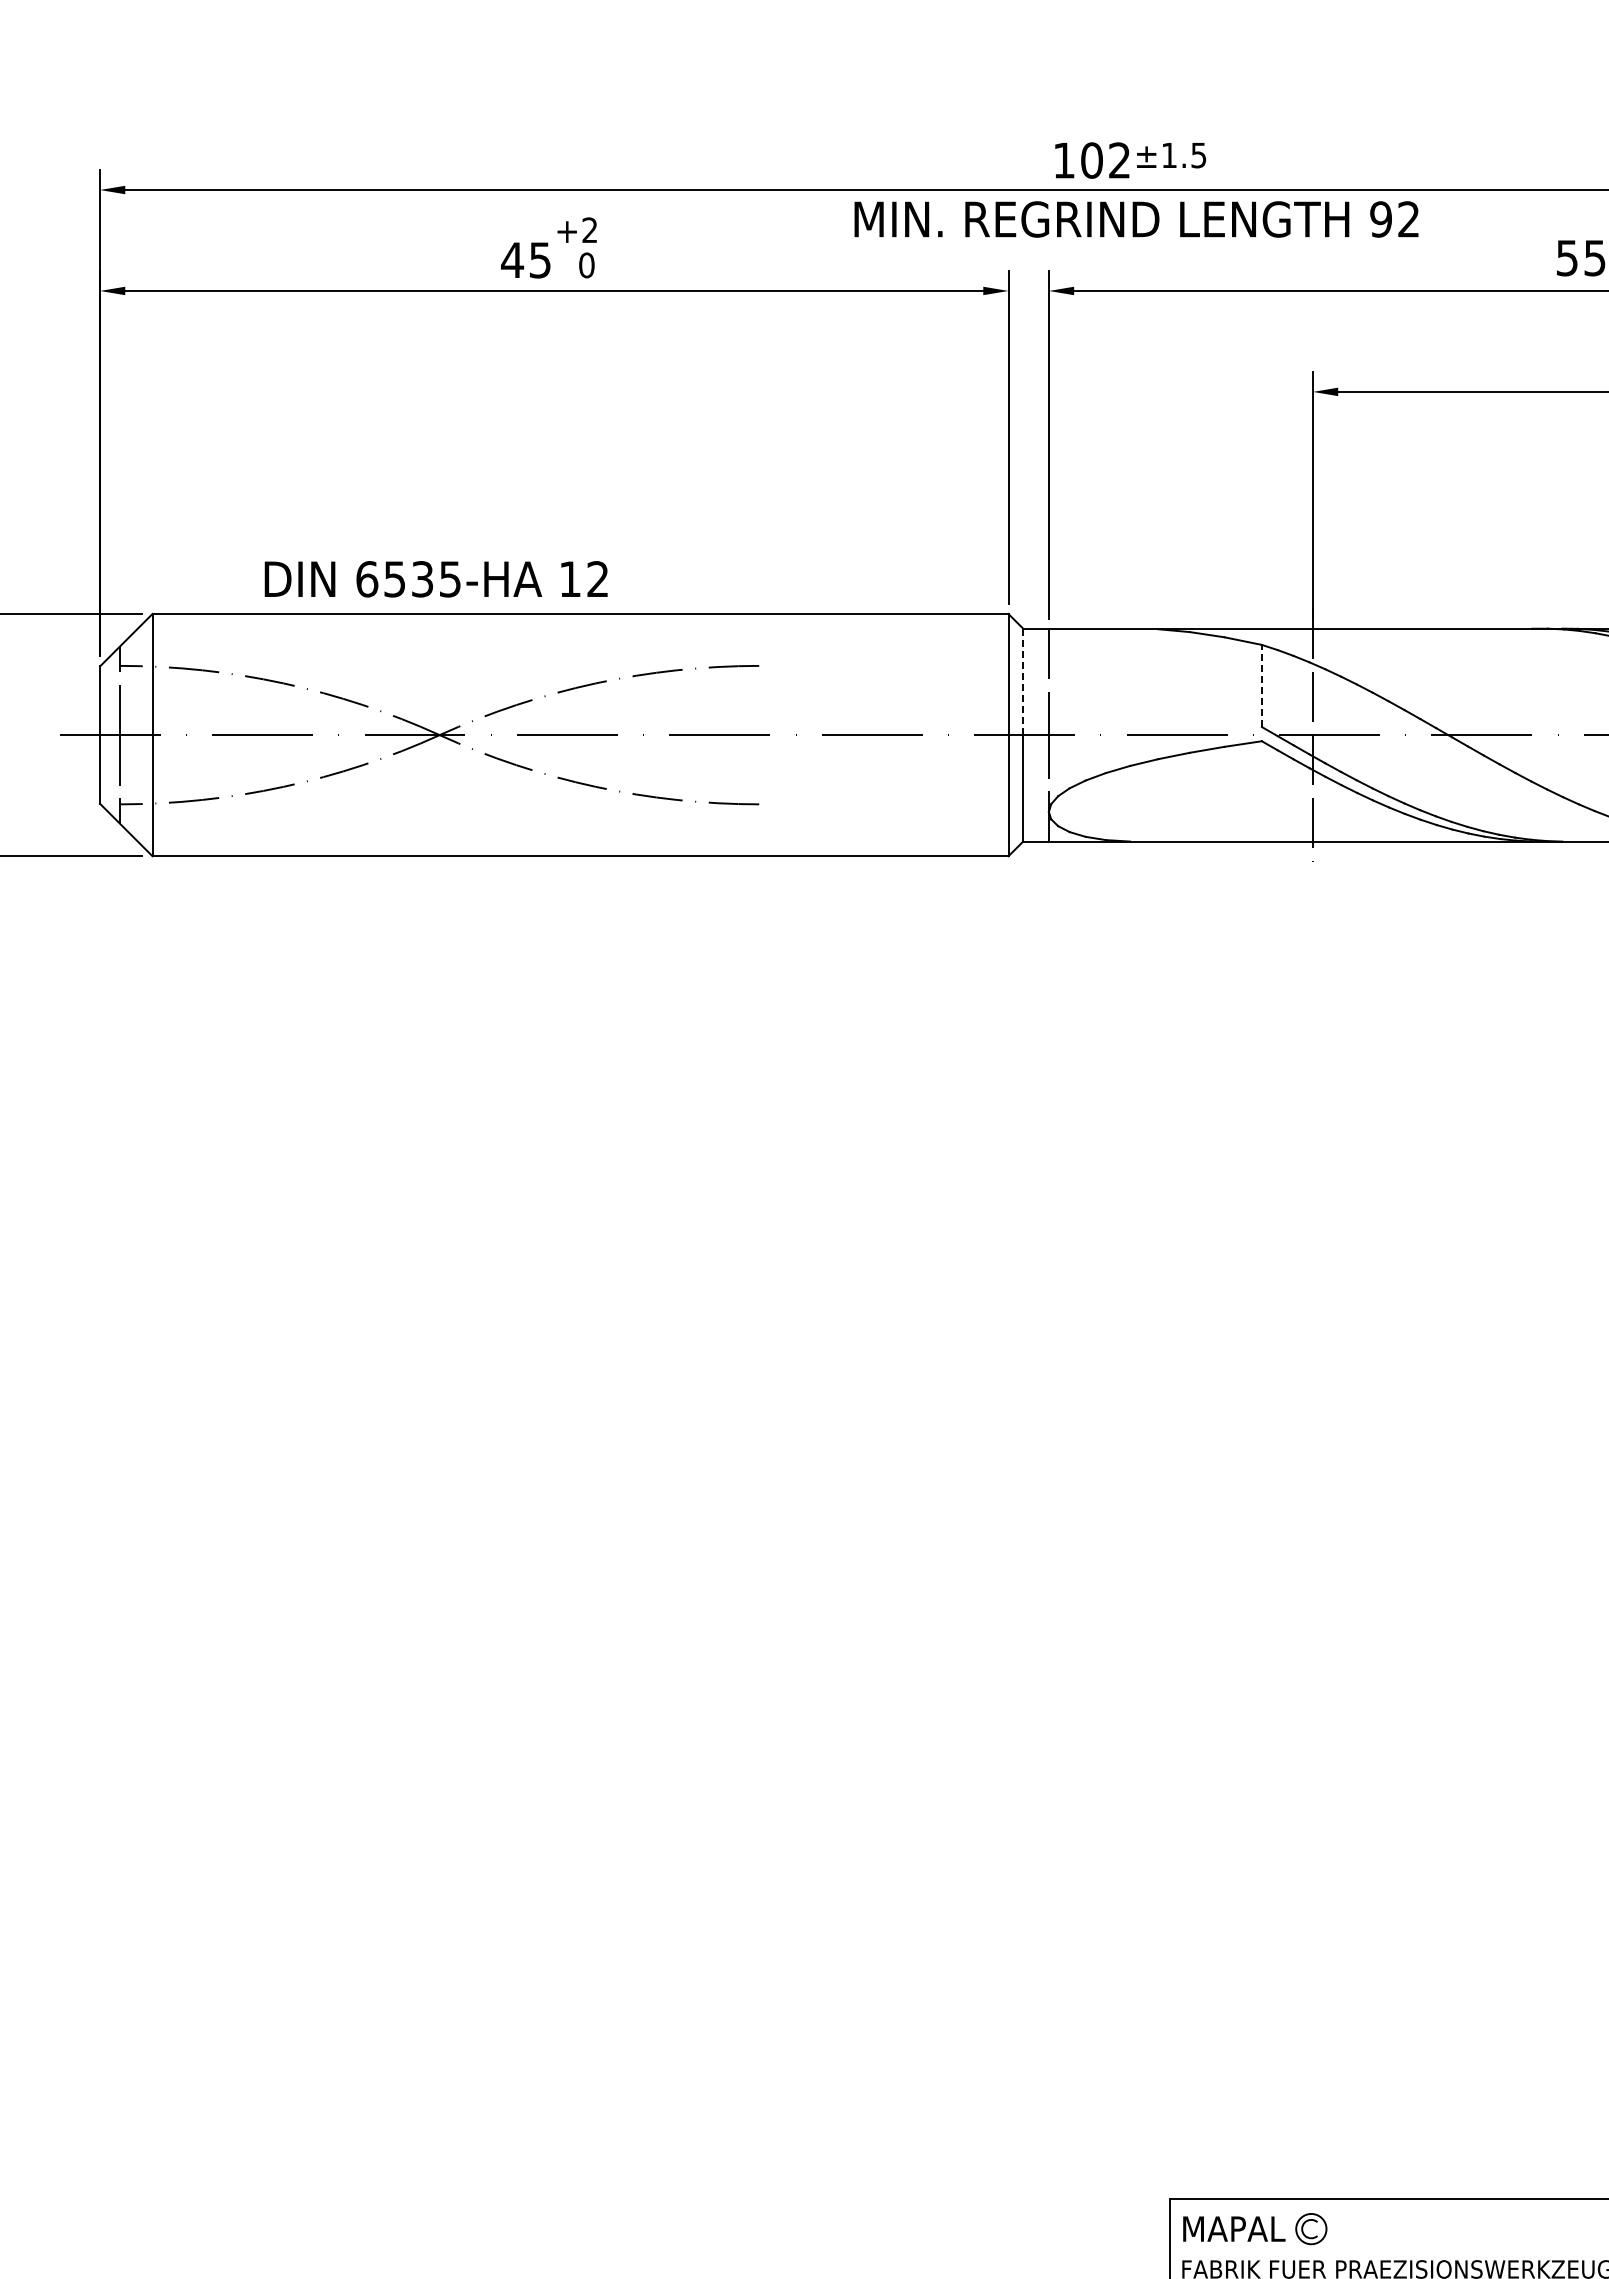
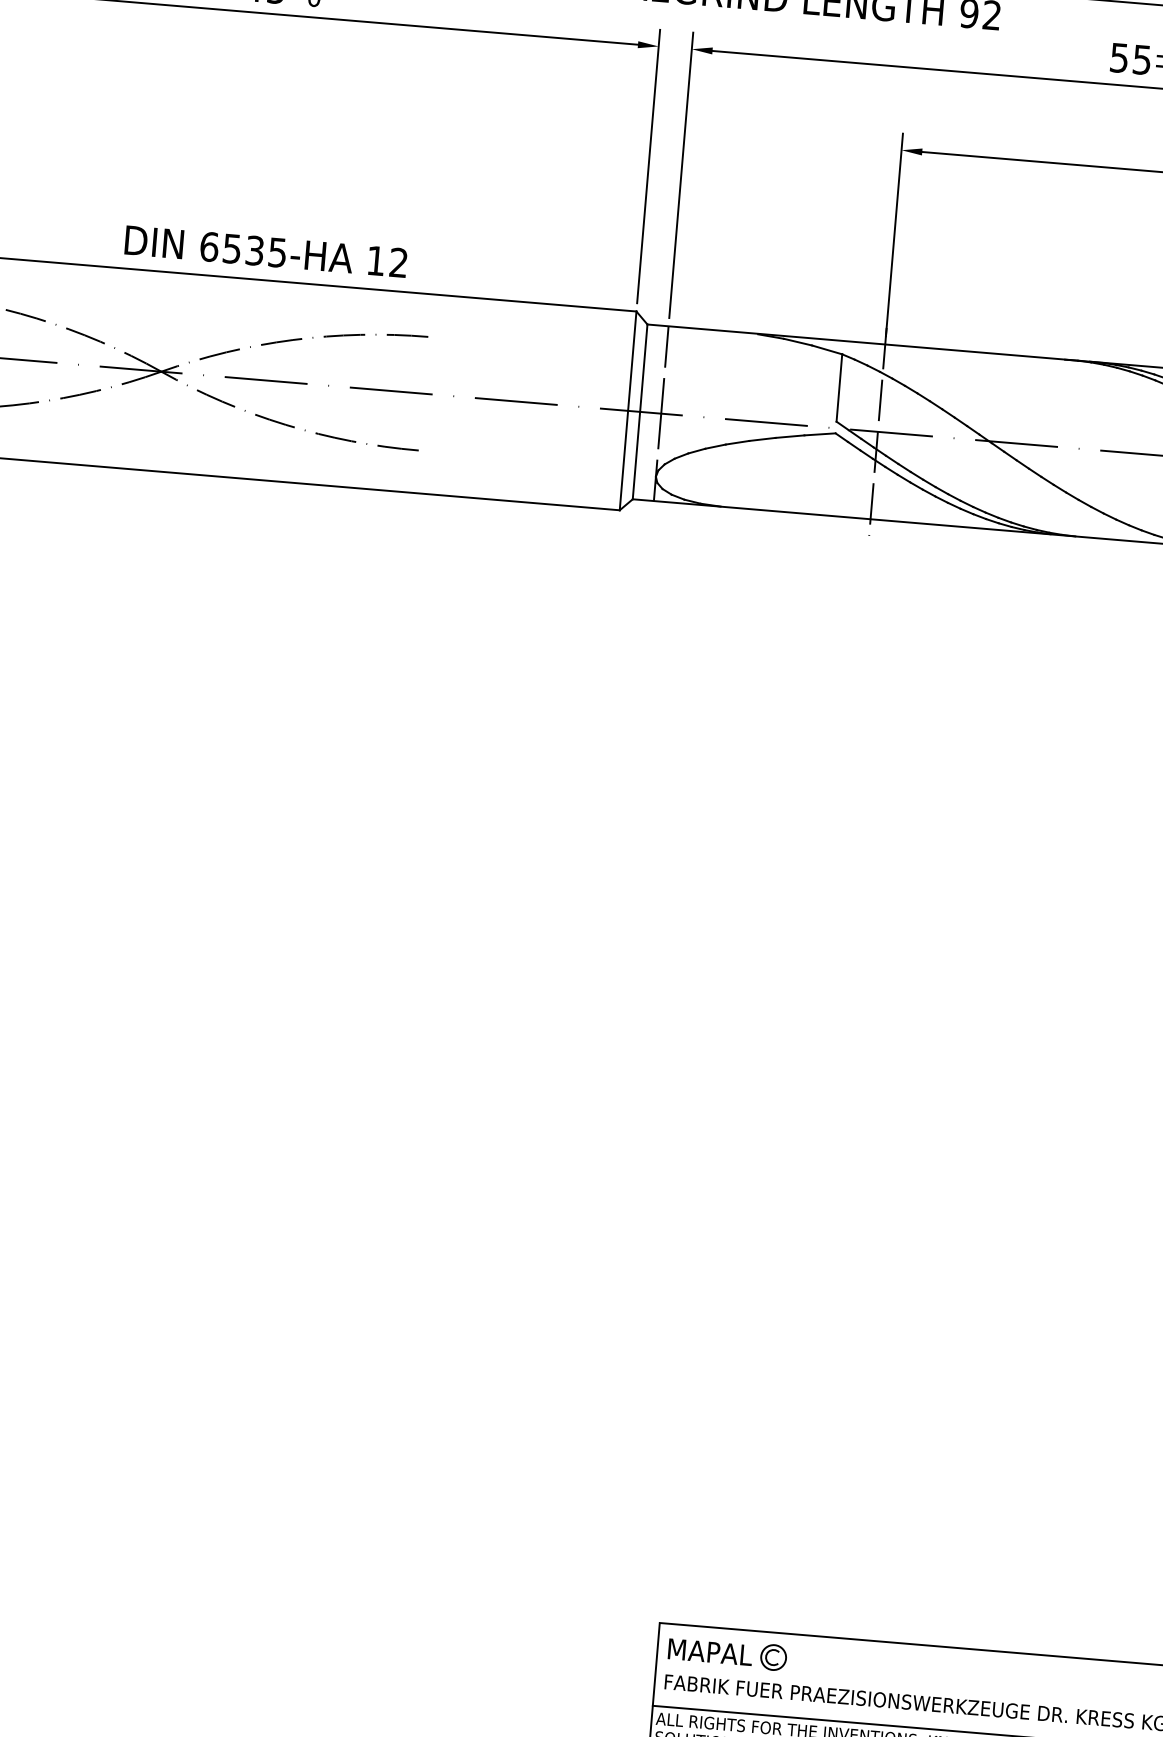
text: (435, 579) -> (265, 251), moved
line: (1023, 682) -> (644, 368), dashed -> solid
line: (1261, 685) -> (839, 387), dashed -> solid

